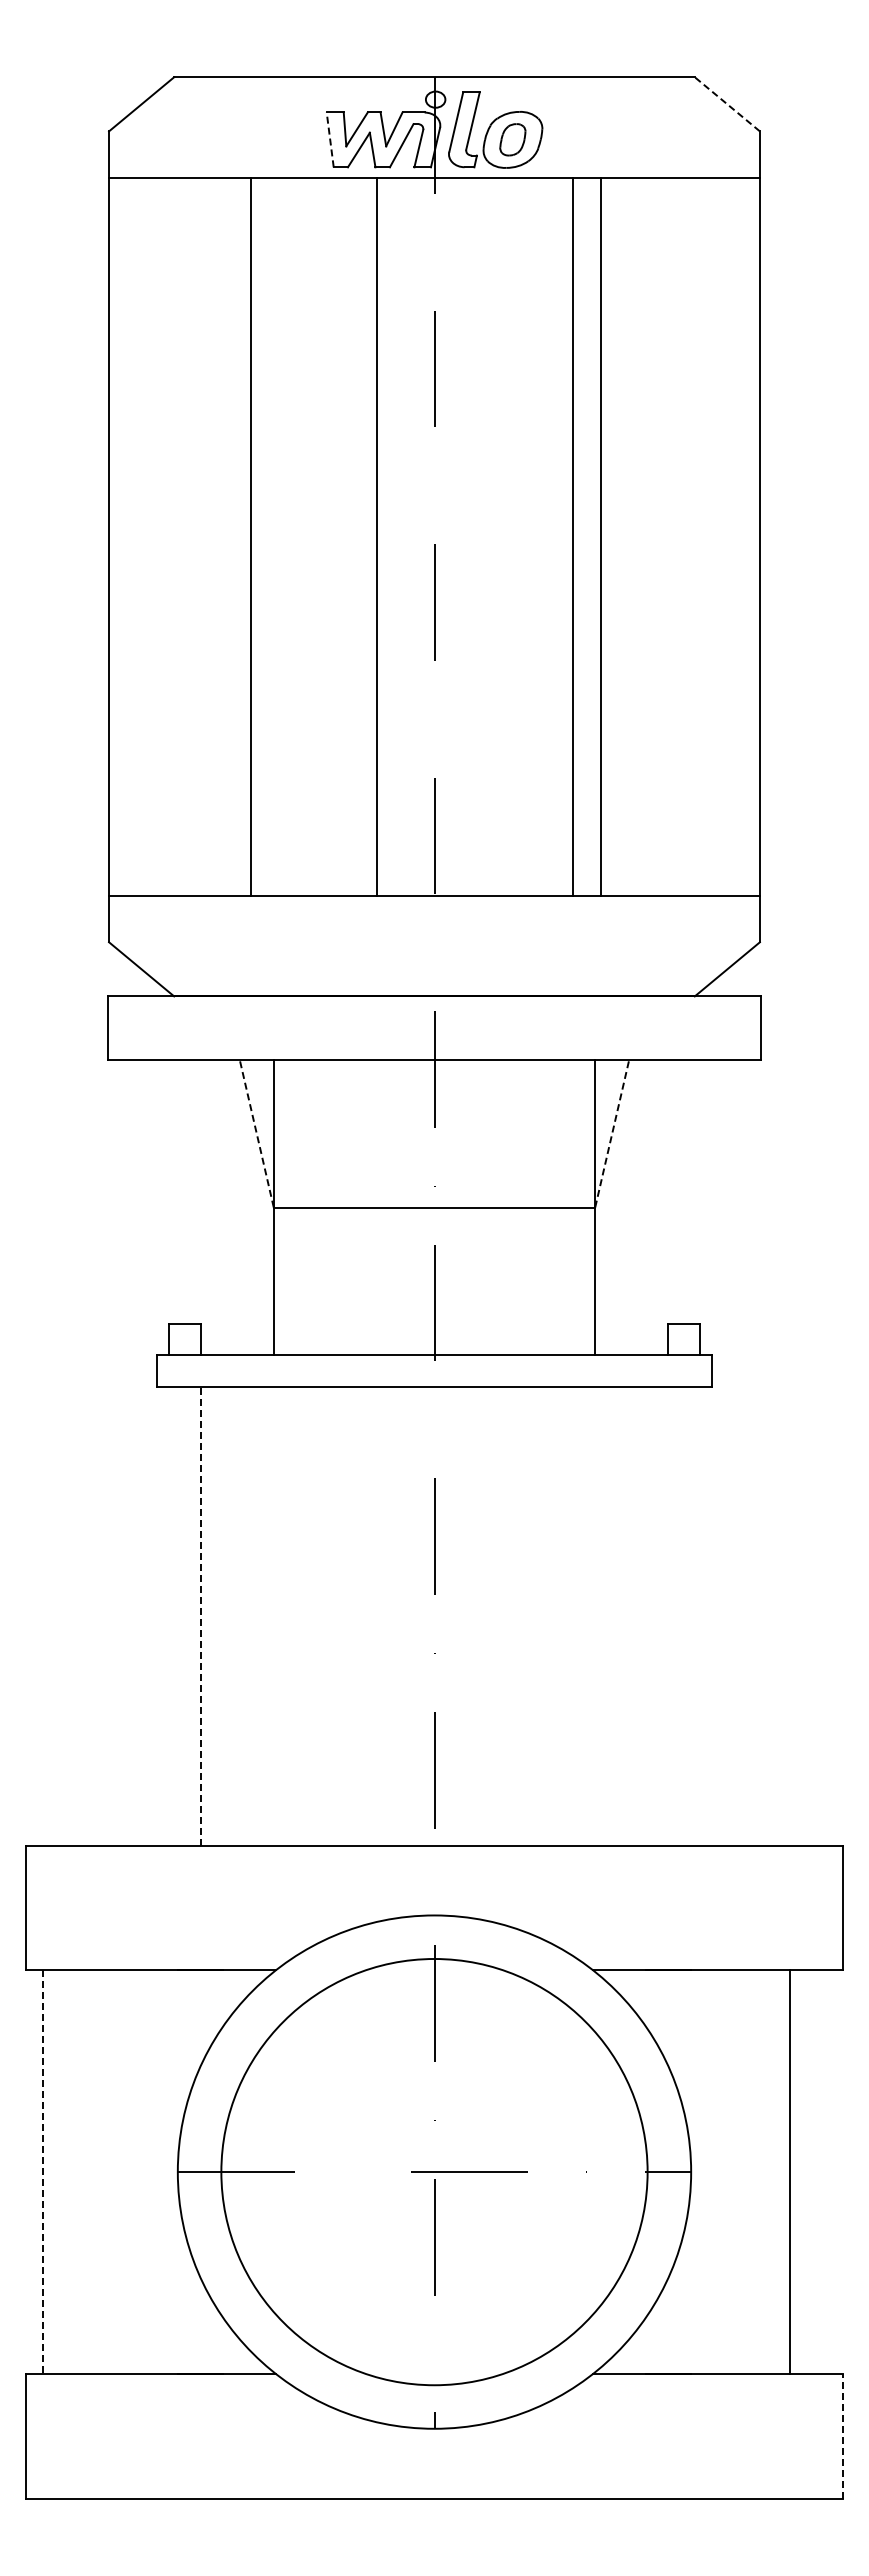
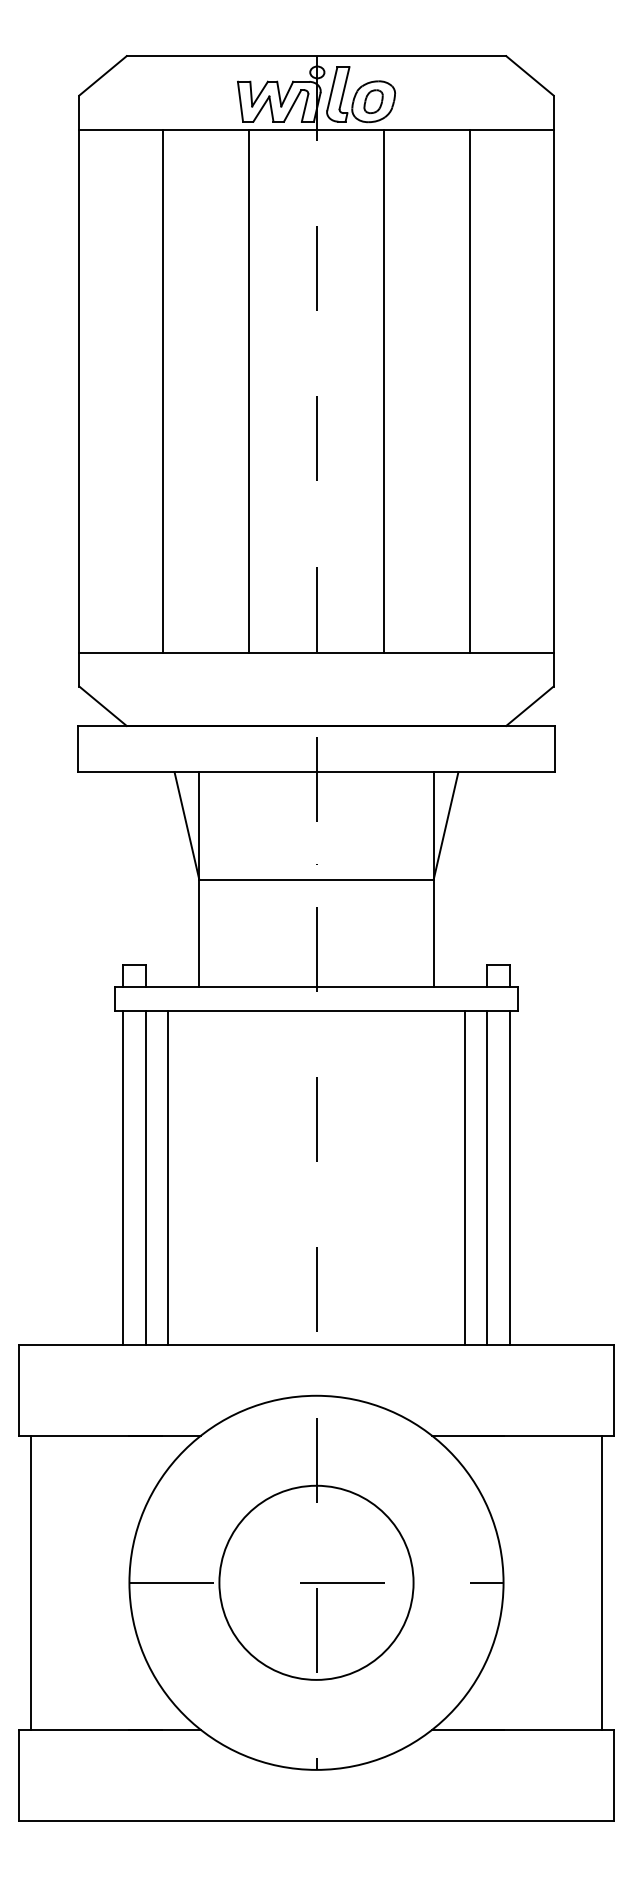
line: (726, 104) -> (529, 75), dashed -> solid
line: (330, 139) -> (240, 101), dashed -> solid
line: (251, 536) -> (163, 390), moved
line: (376, 536) -> (248, 390), moved
line: (573, 536) -> (384, 390), moved
line: (600, 536) -> (469, 390), moved
line: (256, 1133) -> (186, 825), dashed -> solid
line: (612, 1133) -> (446, 825), dashed -> solid
line: (169, 1615) -> (123, 1177), added
line: (201, 1615) -> (146, 1177), dashed -> solid
line: (231, 1615) -> (168, 1177), added
line: (637, 1615) -> (464, 1177), added
line: (667, 1615) -> (486, 1177), added
line: (699, 1615) -> (509, 1177), added
circle: (434, 2171) -> (316, 1582), size x0.62
line: (790, 2171) -> (602, 1582), moved
line: (42, 2172) -> (30, 1583), dashed -> solid
line: (842, 2435) -> (613, 1774), dashed -> solid

